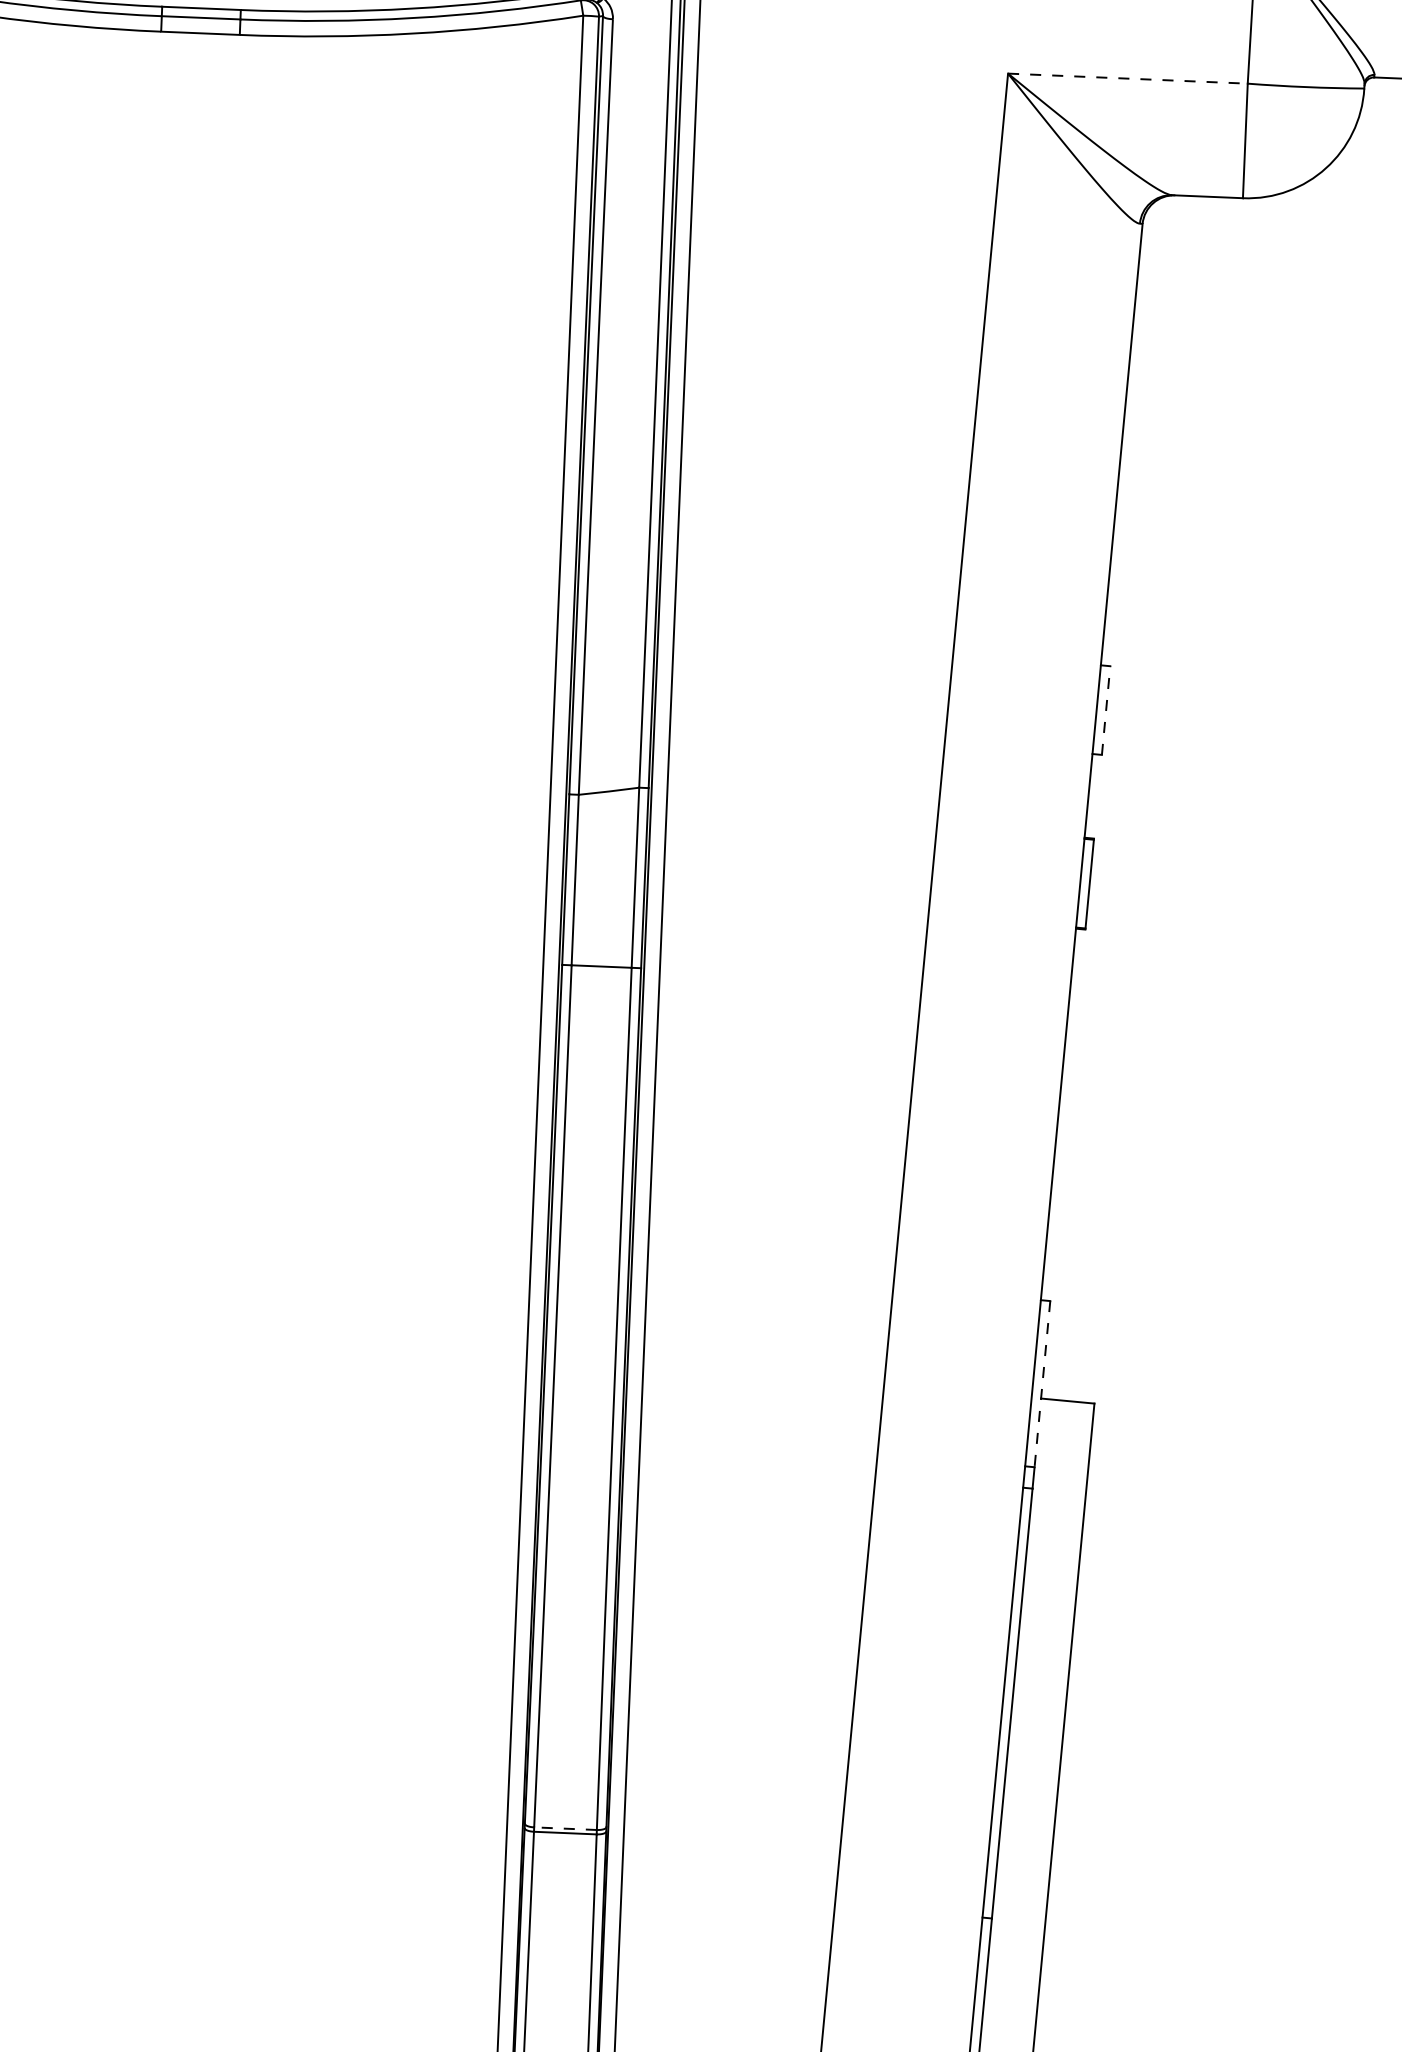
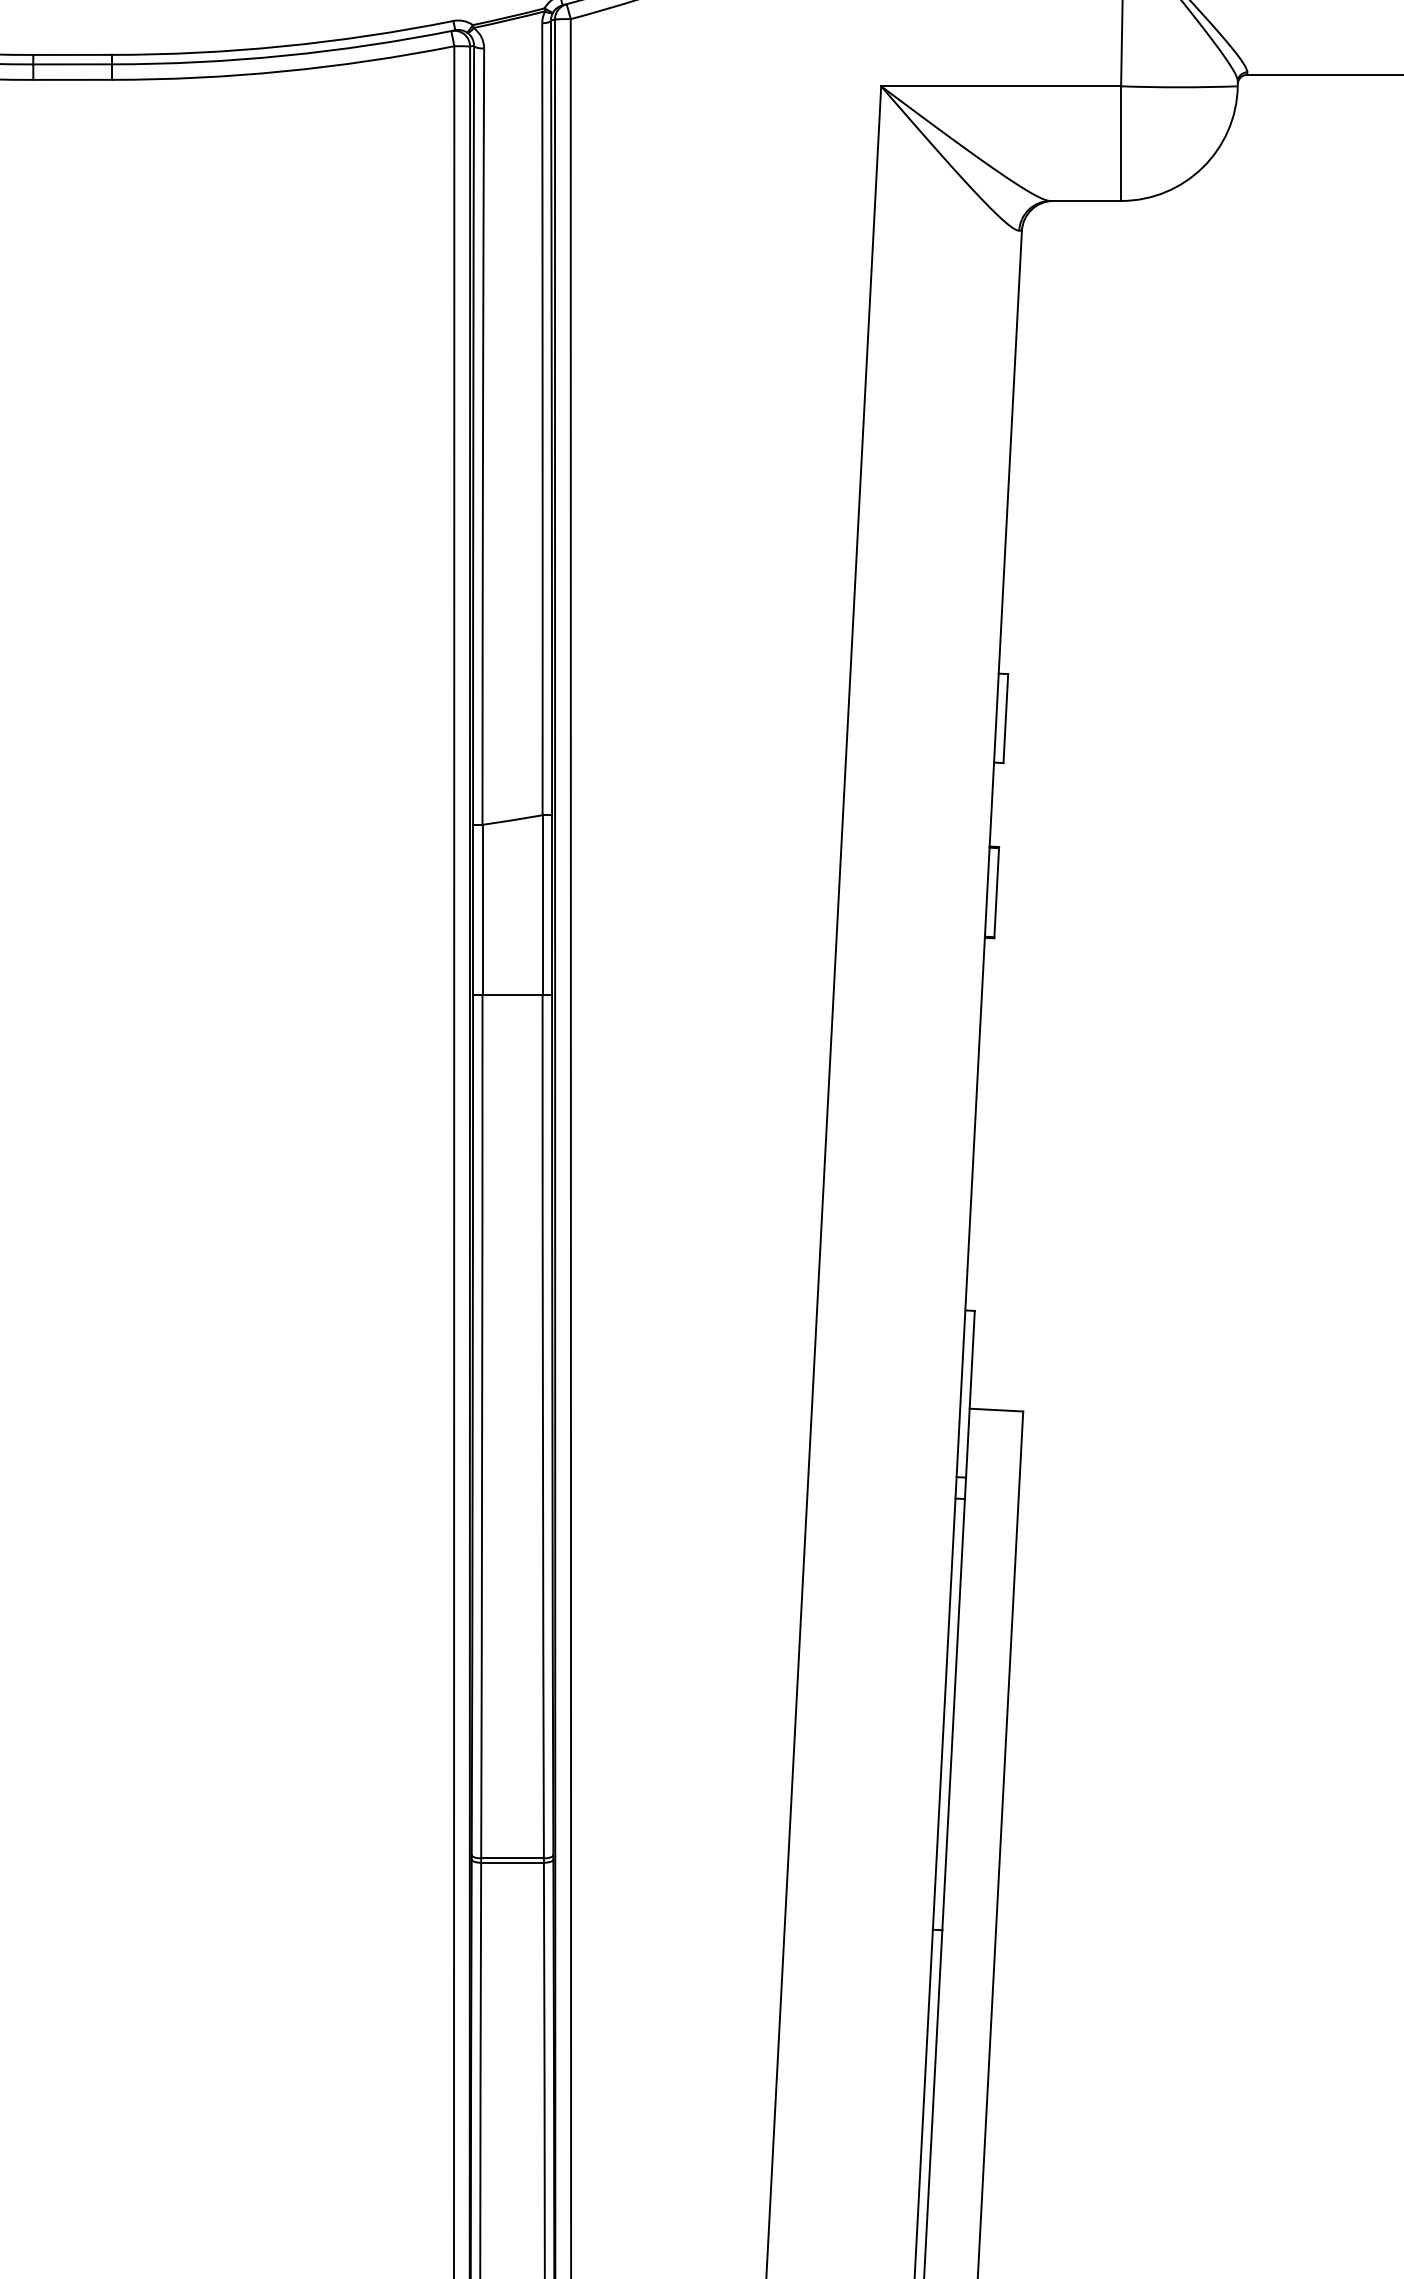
line: (1128, 78) -> (1001, 86), dashed -> solid
line: (1105, 710) -> (1005, 718), dashed -> solid
line: (1042, 1384) -> (970, 1394), dashed -> solid
line: (565, 1828) -> (512, 1858), dashed -> solid

